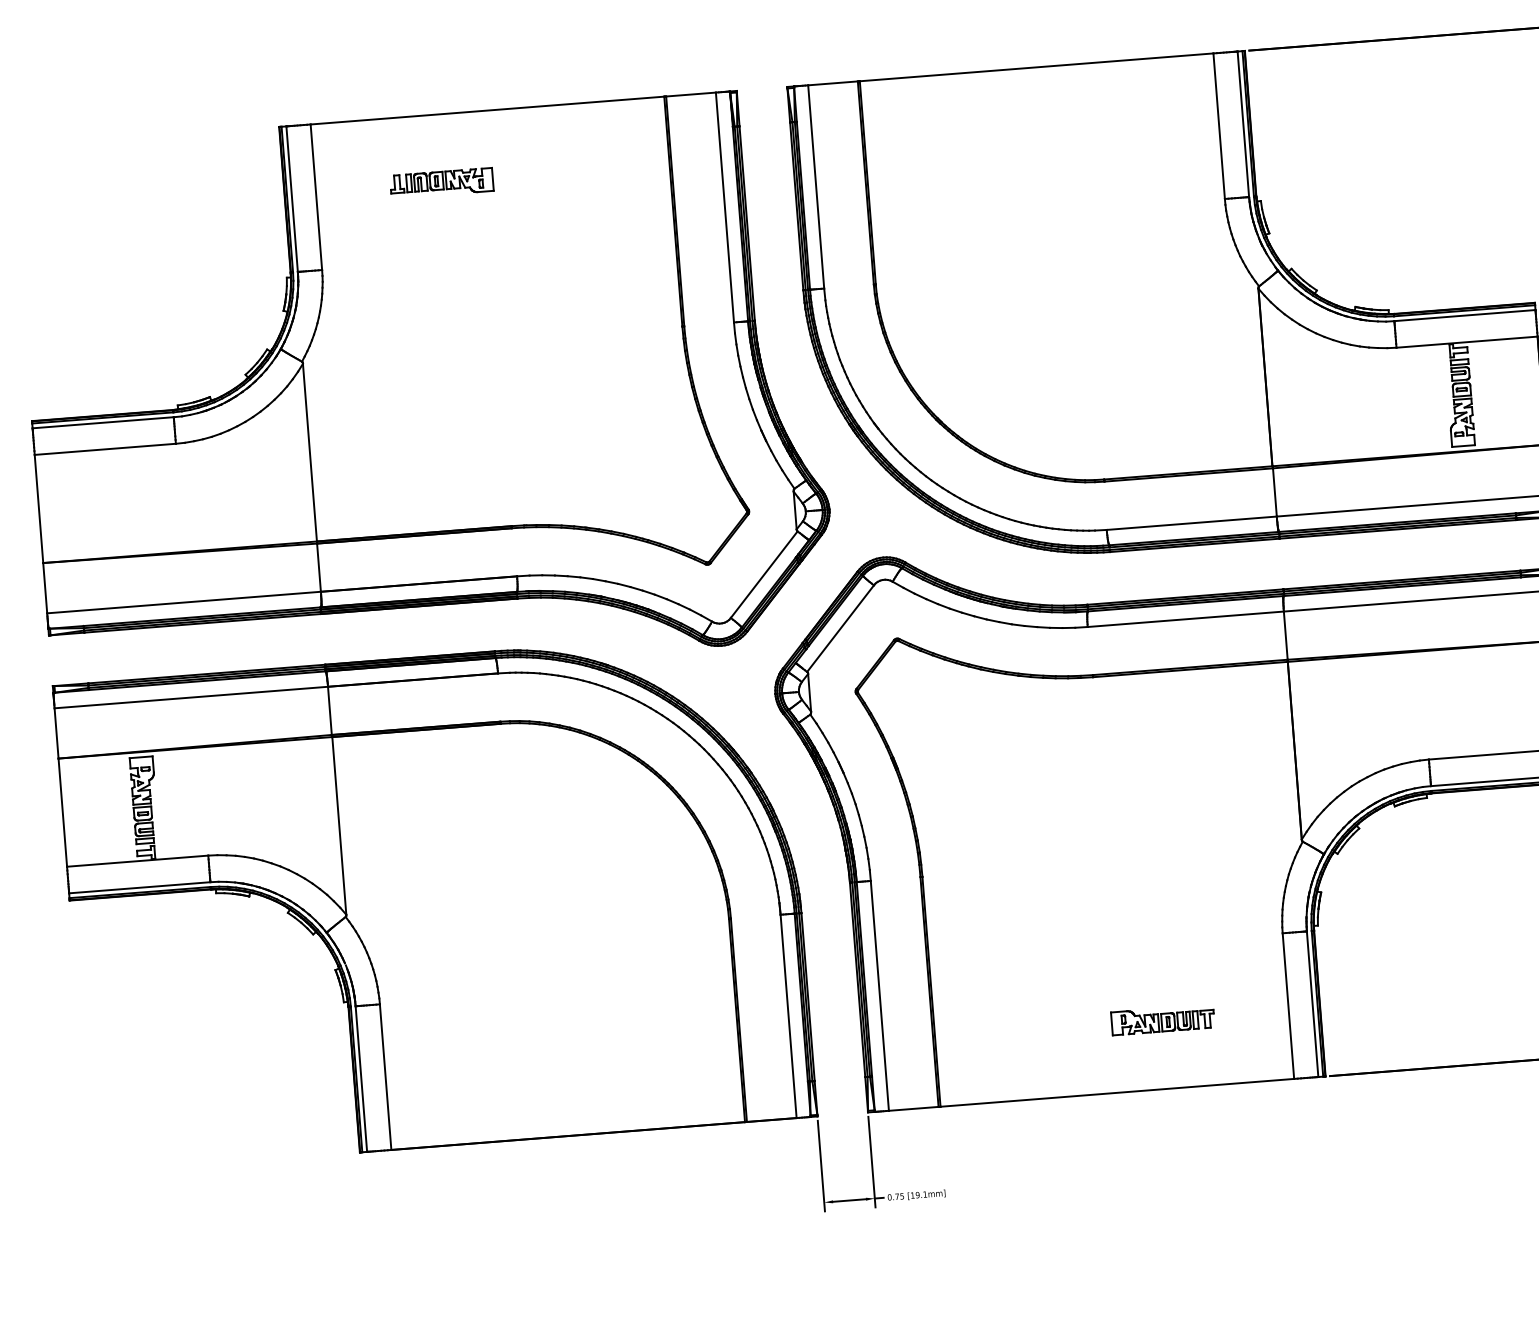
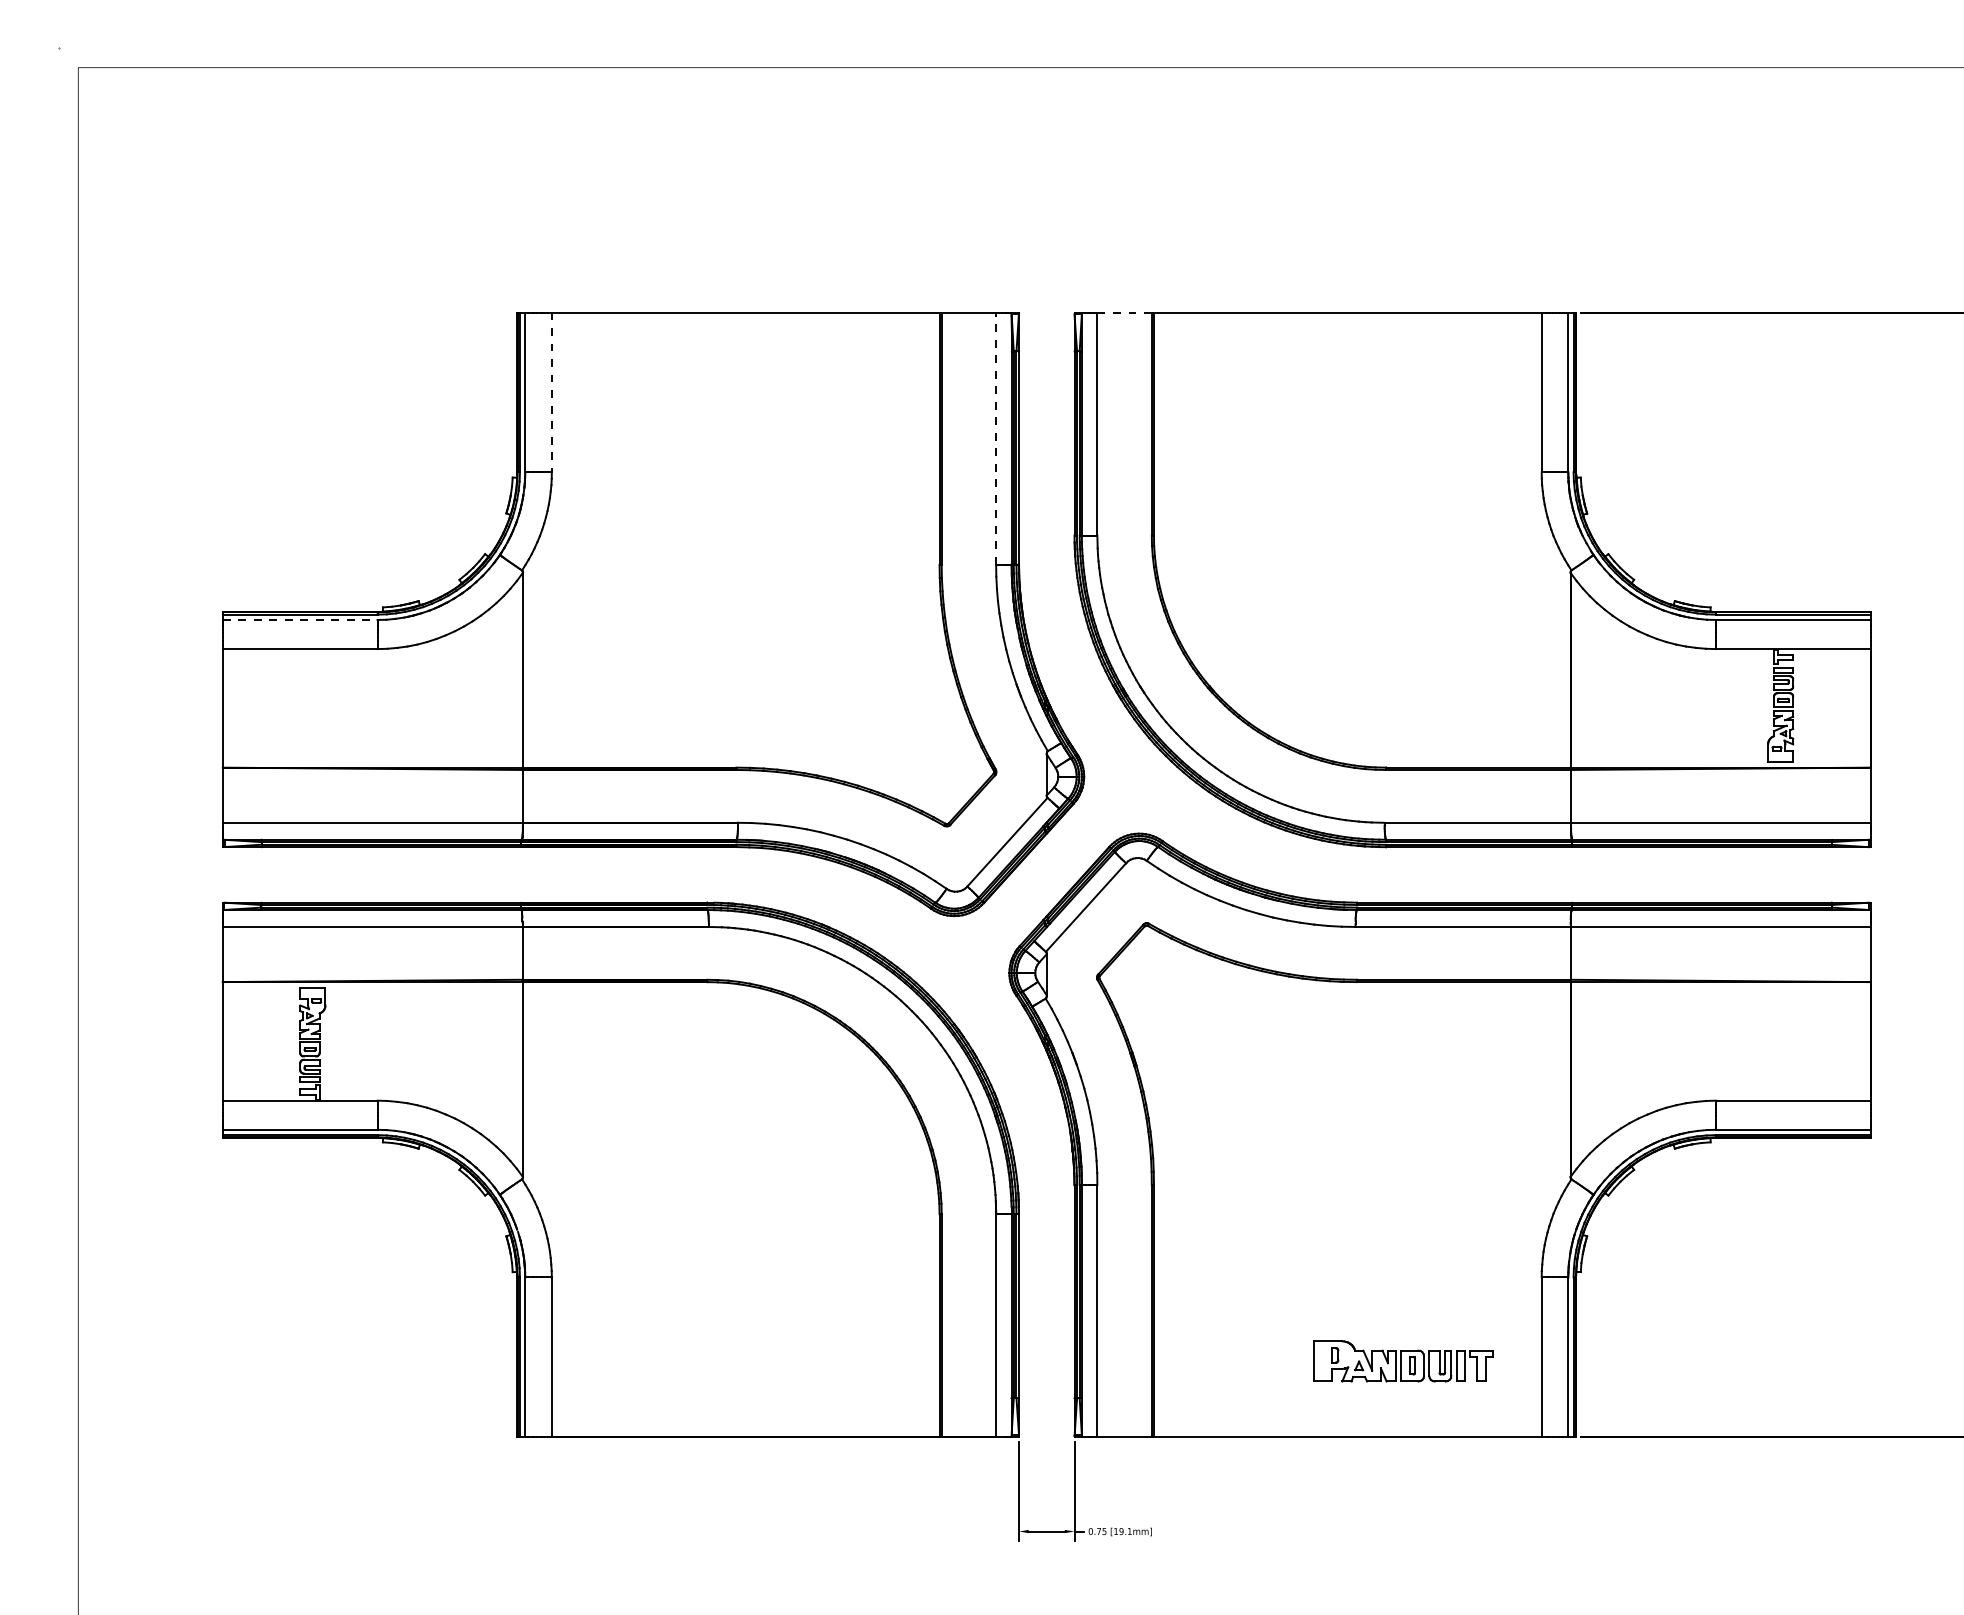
line: (832, 83) -> (1124, 312), solid -> dashed
part: (441, 182) -> (689, 387), removed
line: (316, 197) -> (551, 392), solid -> dashed
line: (725, 207) -> (996, 438), solid -> dashed
line: (103, 422) -> (300, 619), solid -> dashed
part: (1162, 1019) -> (1403, 1361), size x1.6

